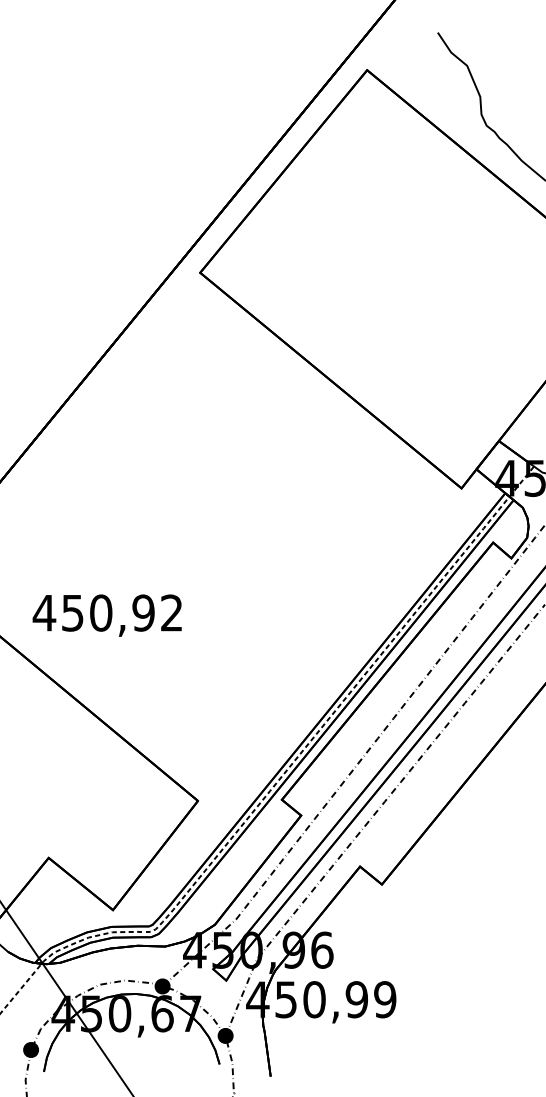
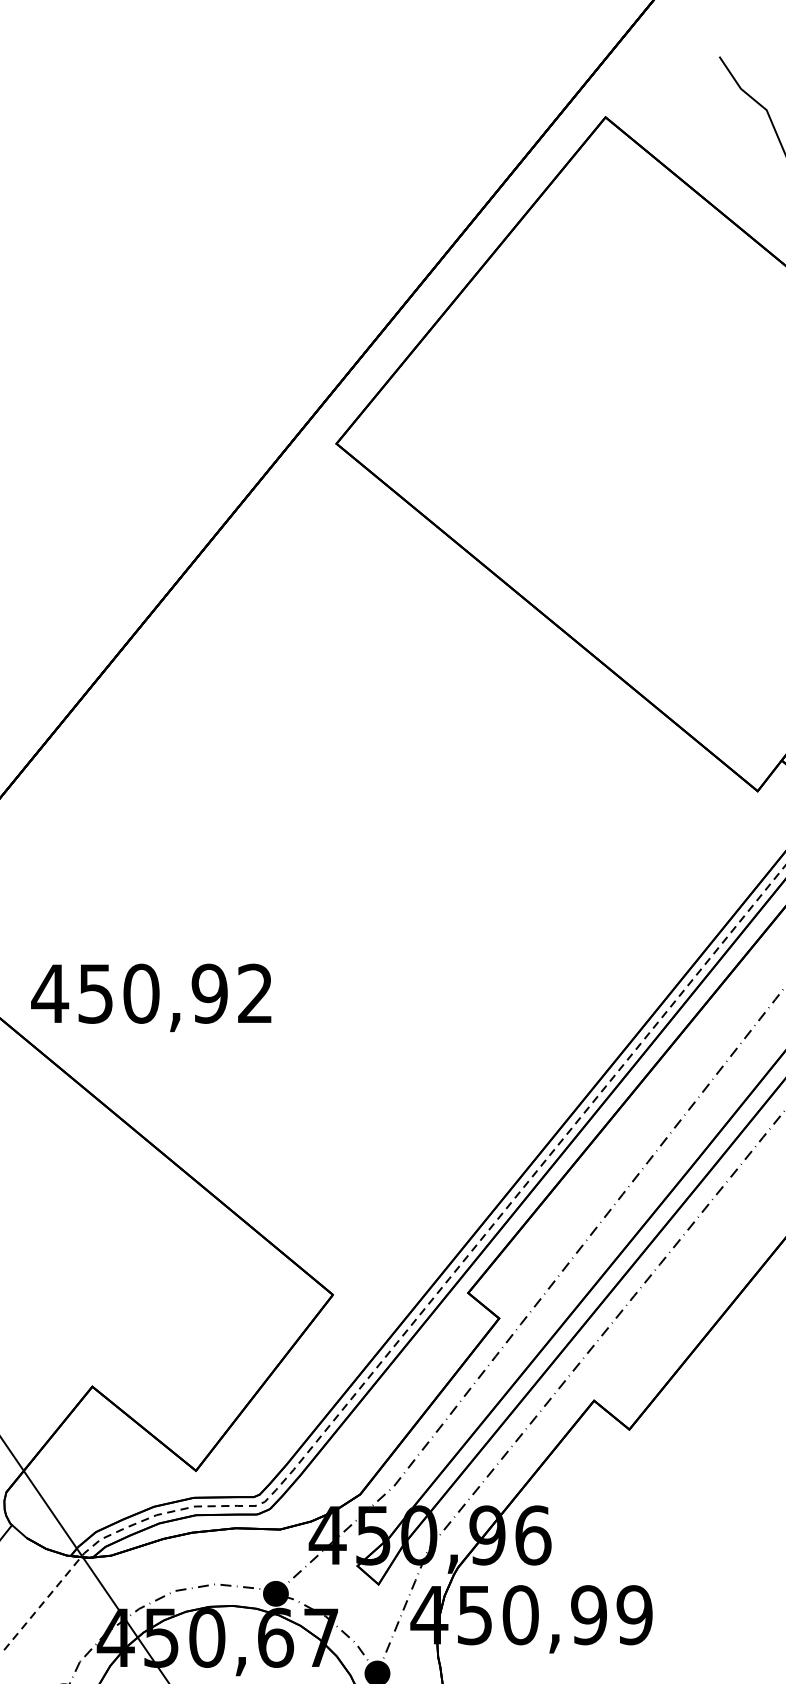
text: (106, 615) -> (150, 997), moved

